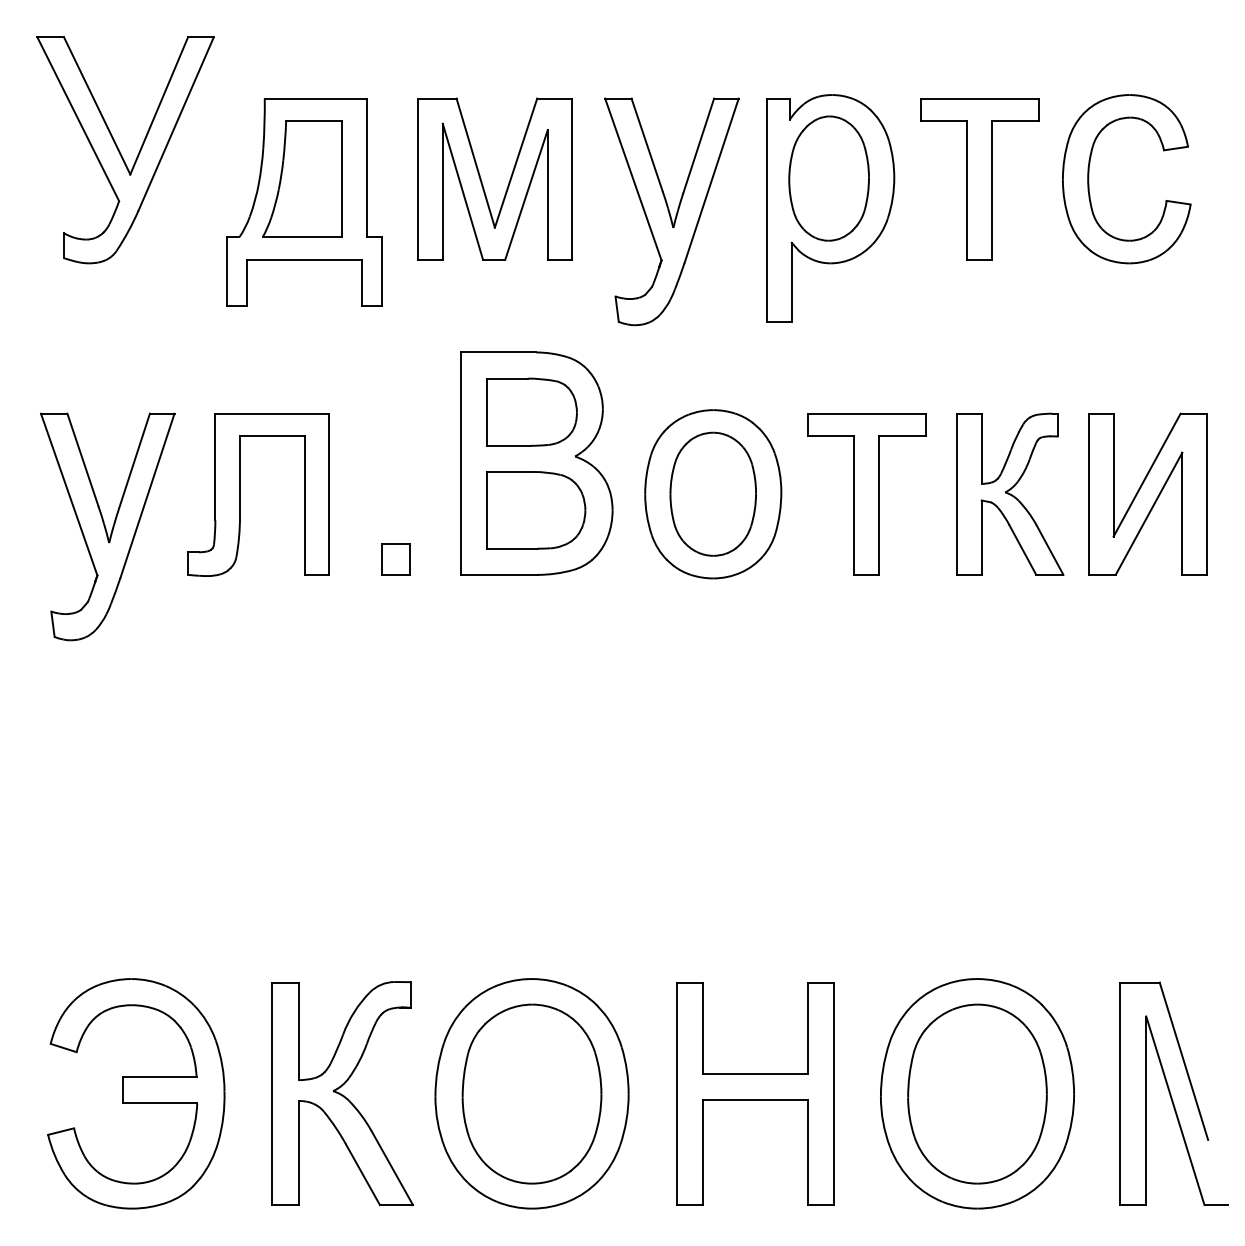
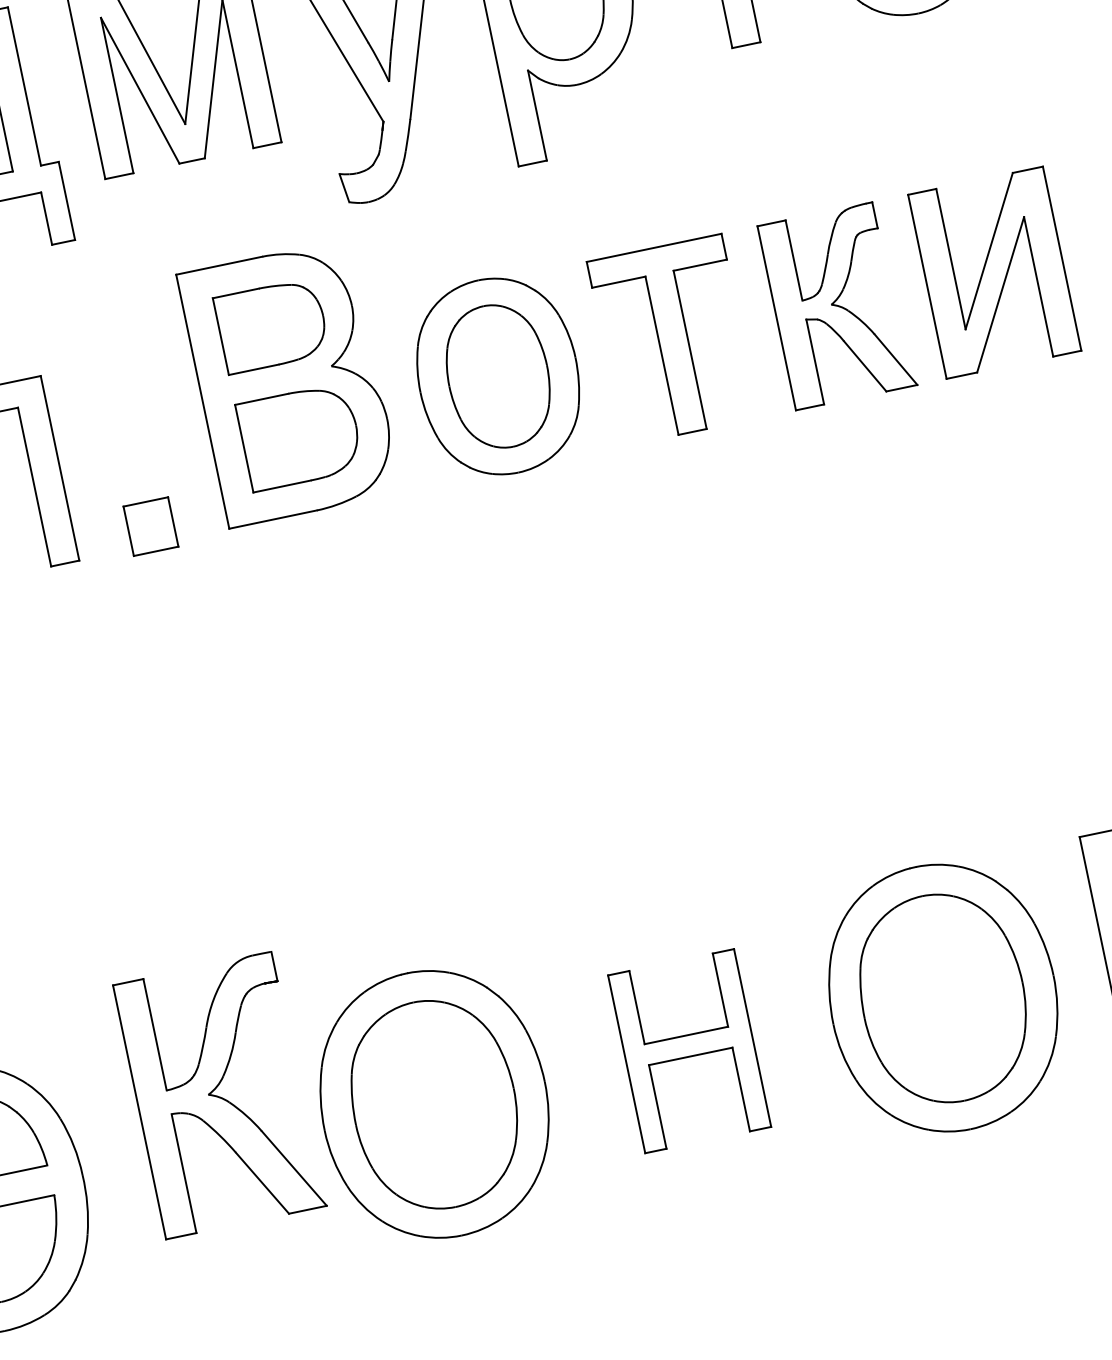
part: (395, 559) -> (150, 526), size x1.4
part: (342, 1093) -> (219, 1095), moved
part: (755, 1093) -> (689, 1050), size x0.7

